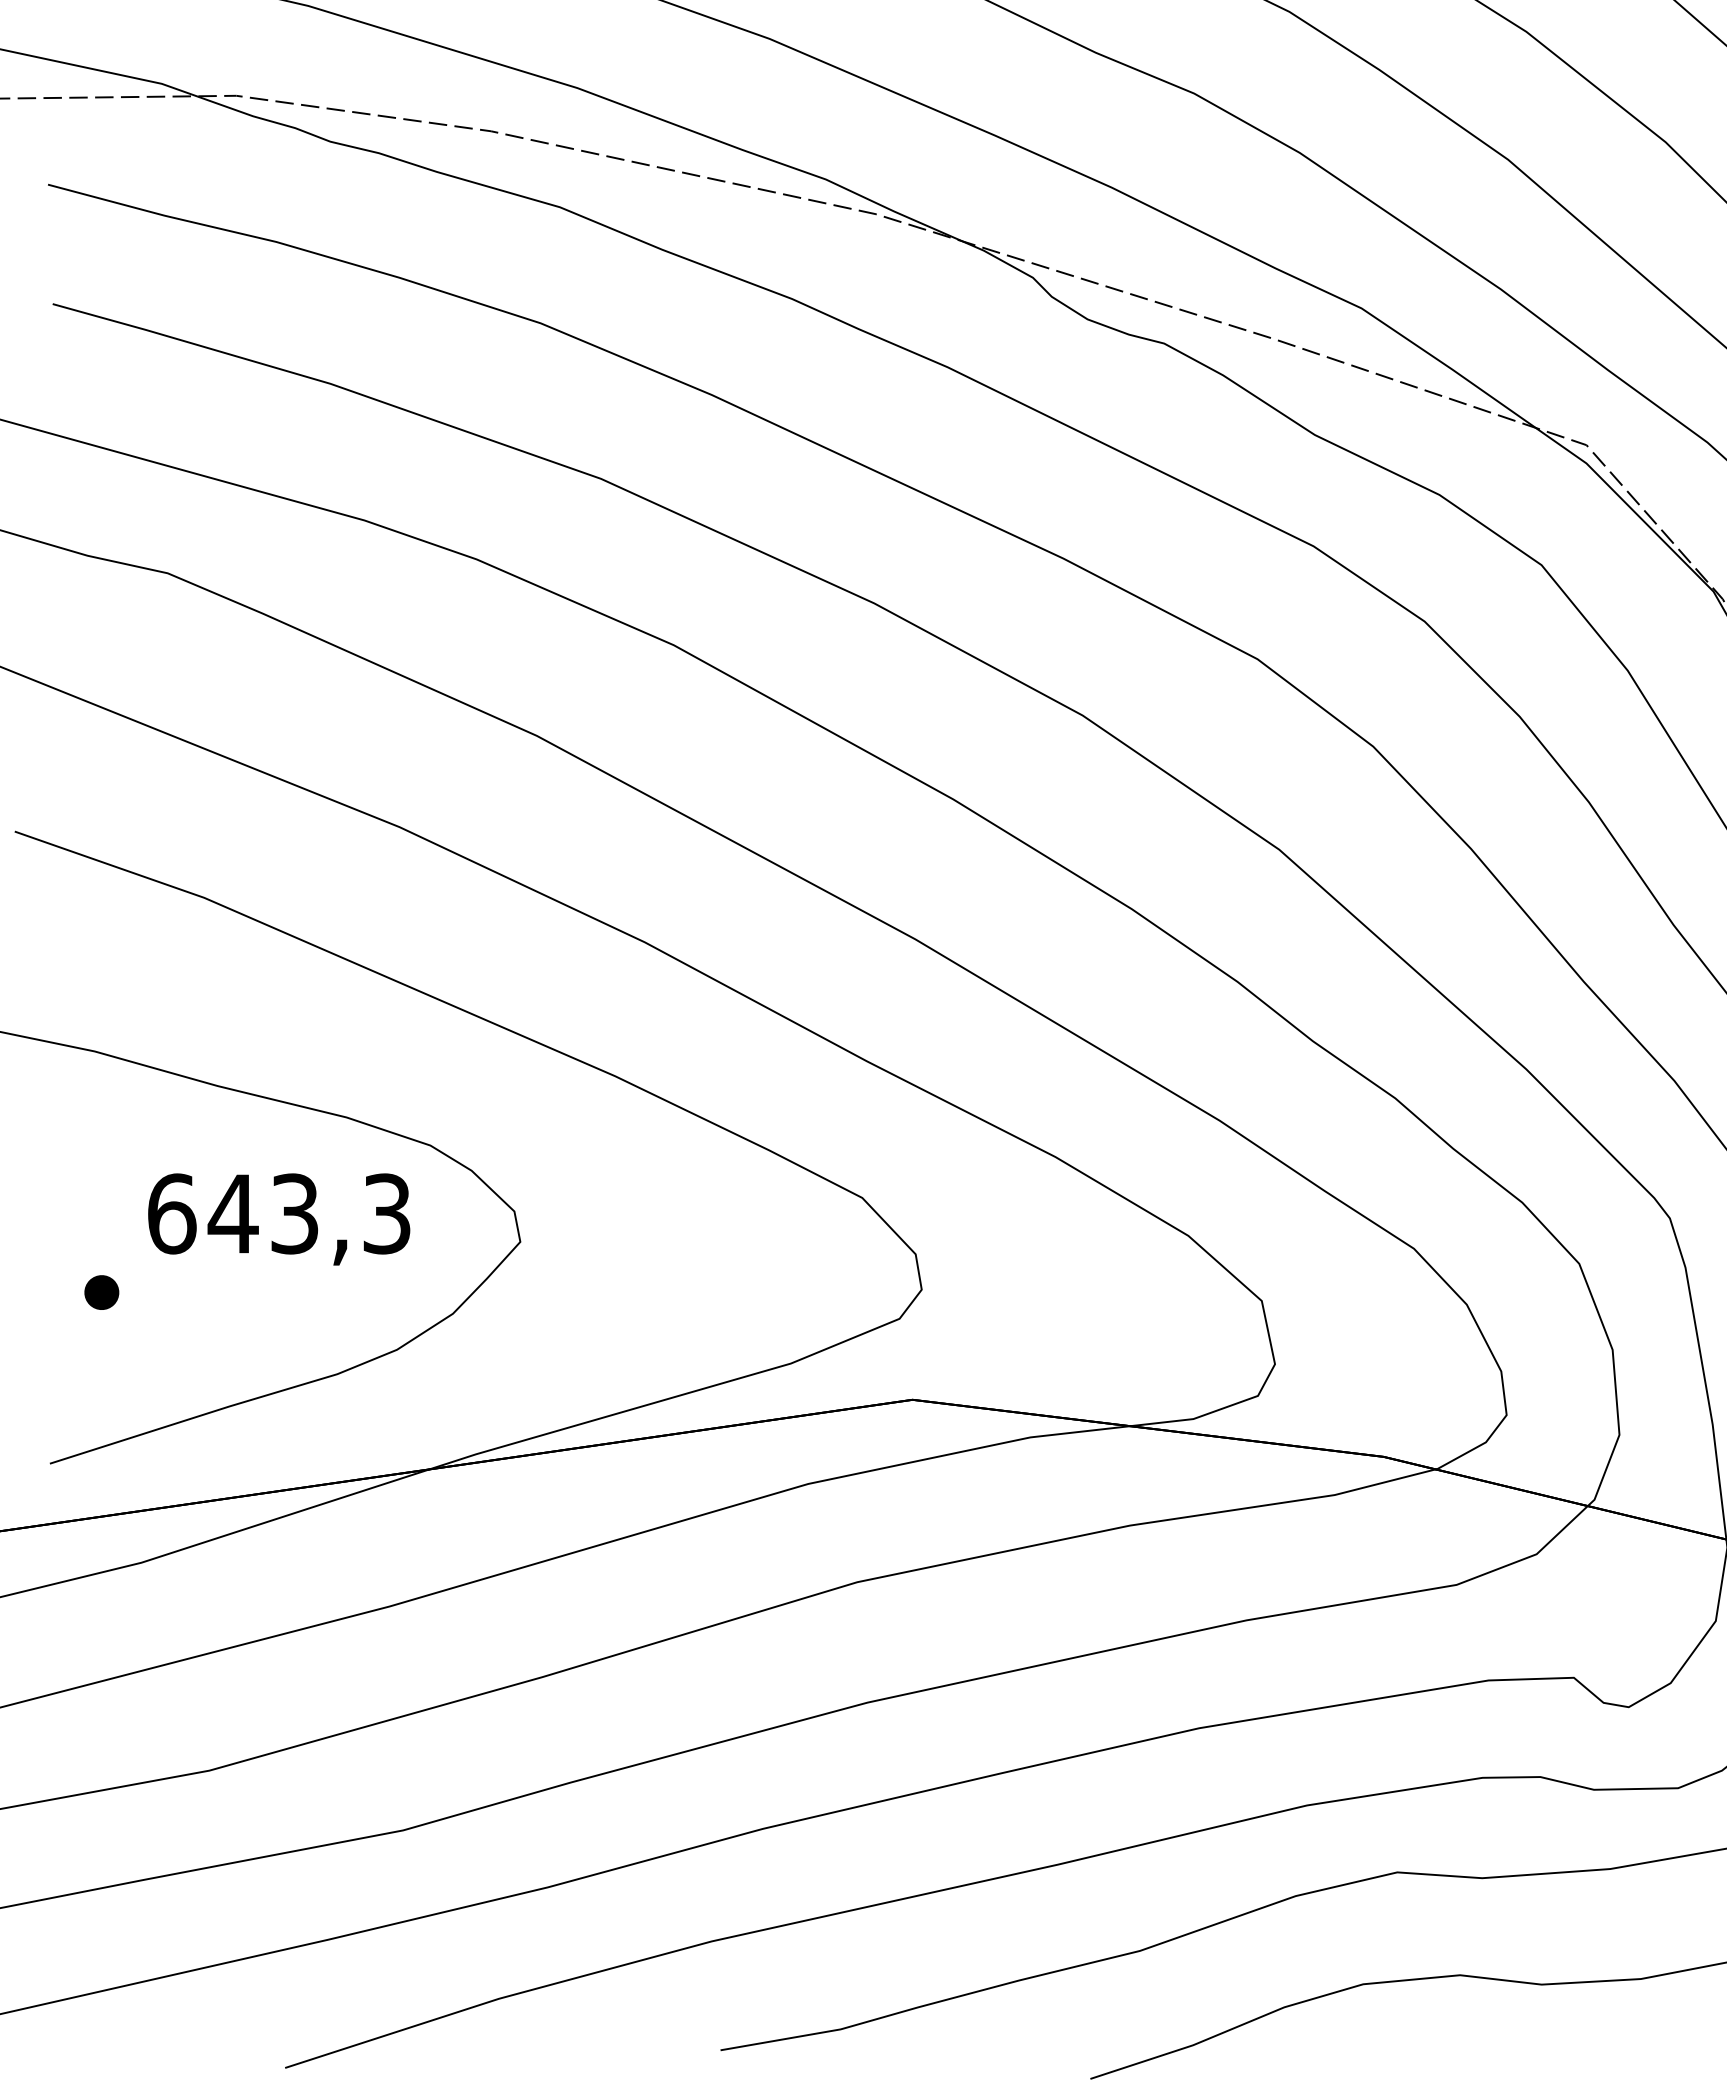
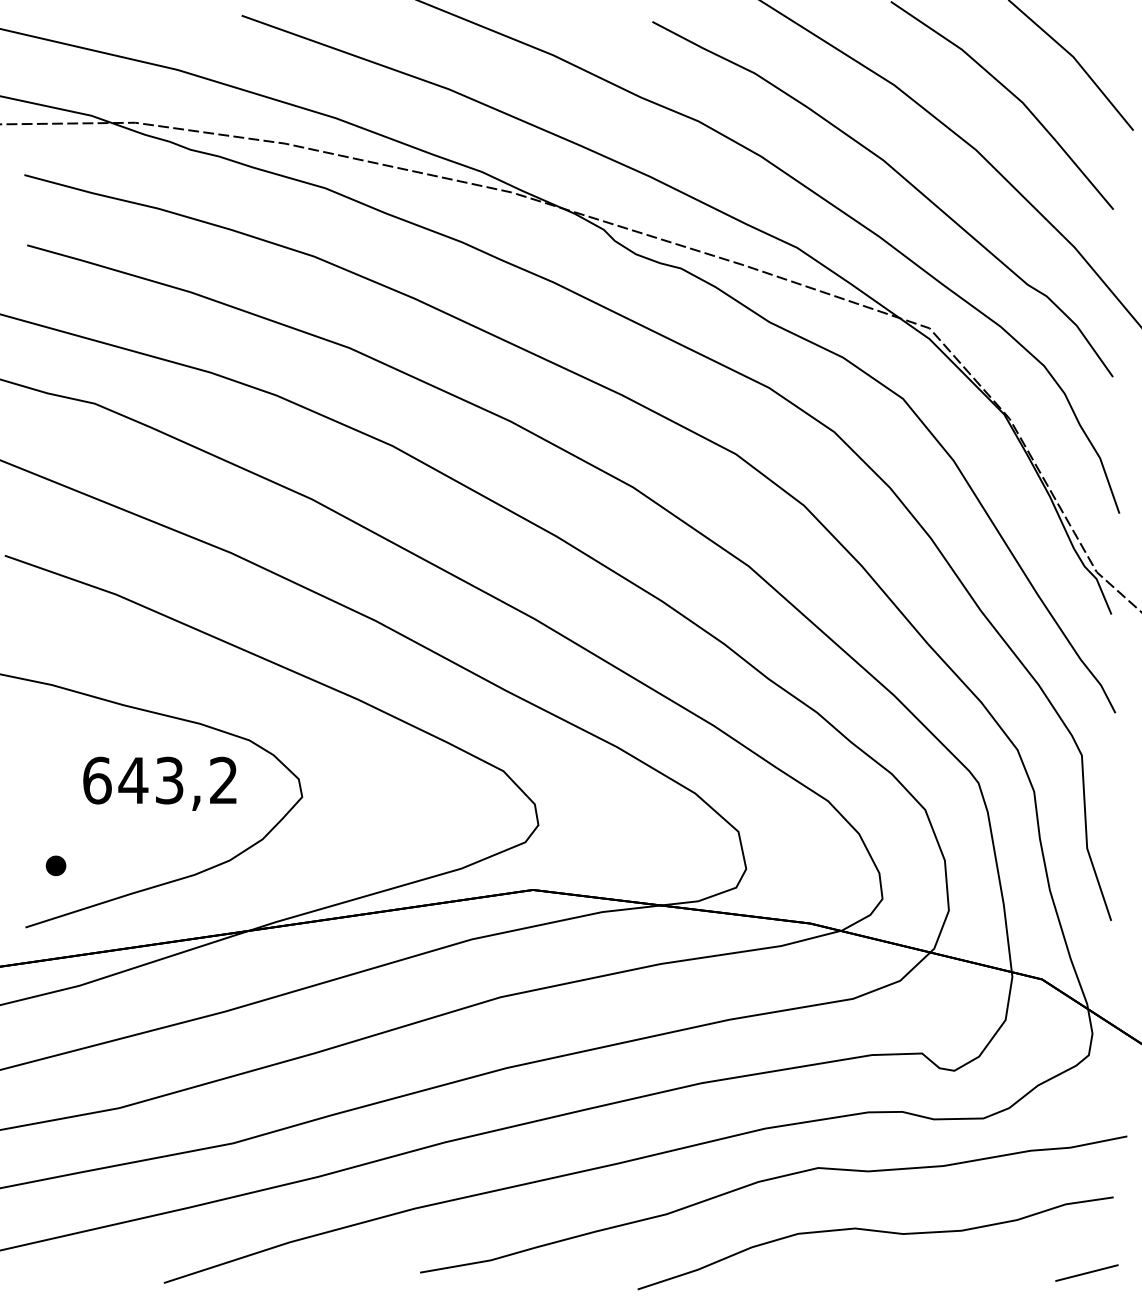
text: (386, 1213) -> (223, 780), 643,3 -> 643,2
part: (100, 1291) -> (55, 865), moved

